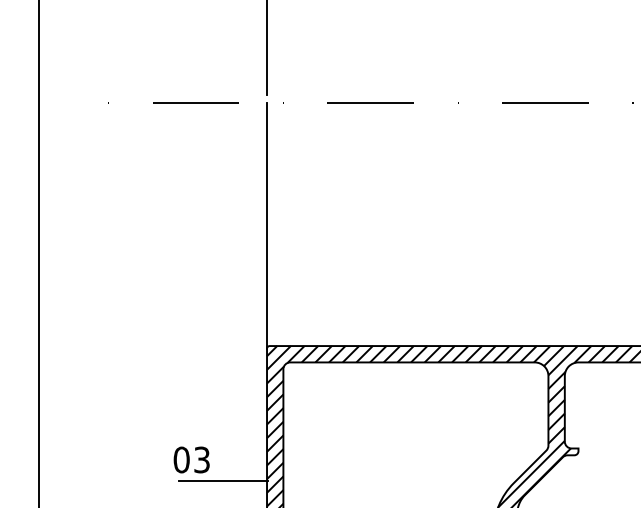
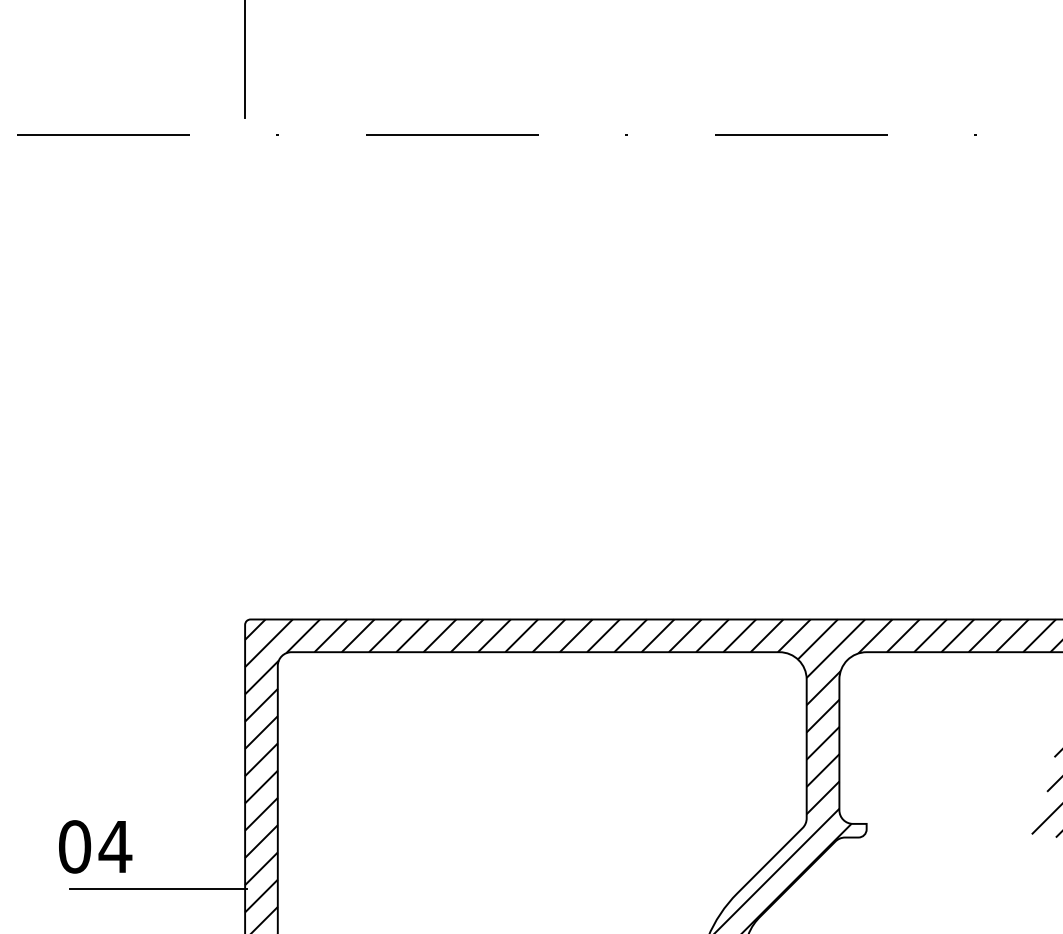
line: (267, 225) -> (246, 378), removed
text: (201, 459) -> (114, 845), 03 -> 04

